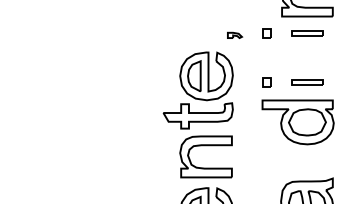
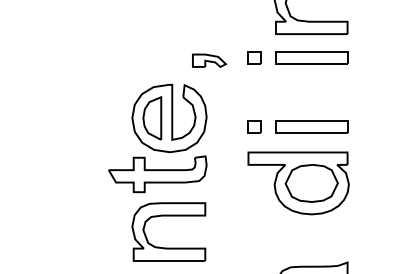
part: (307, 33) -> (311, 58), size x1.67
part: (234, 35) -> (208, 60), size x1.67
part: (307, 82) -> (311, 127), size x1.67

